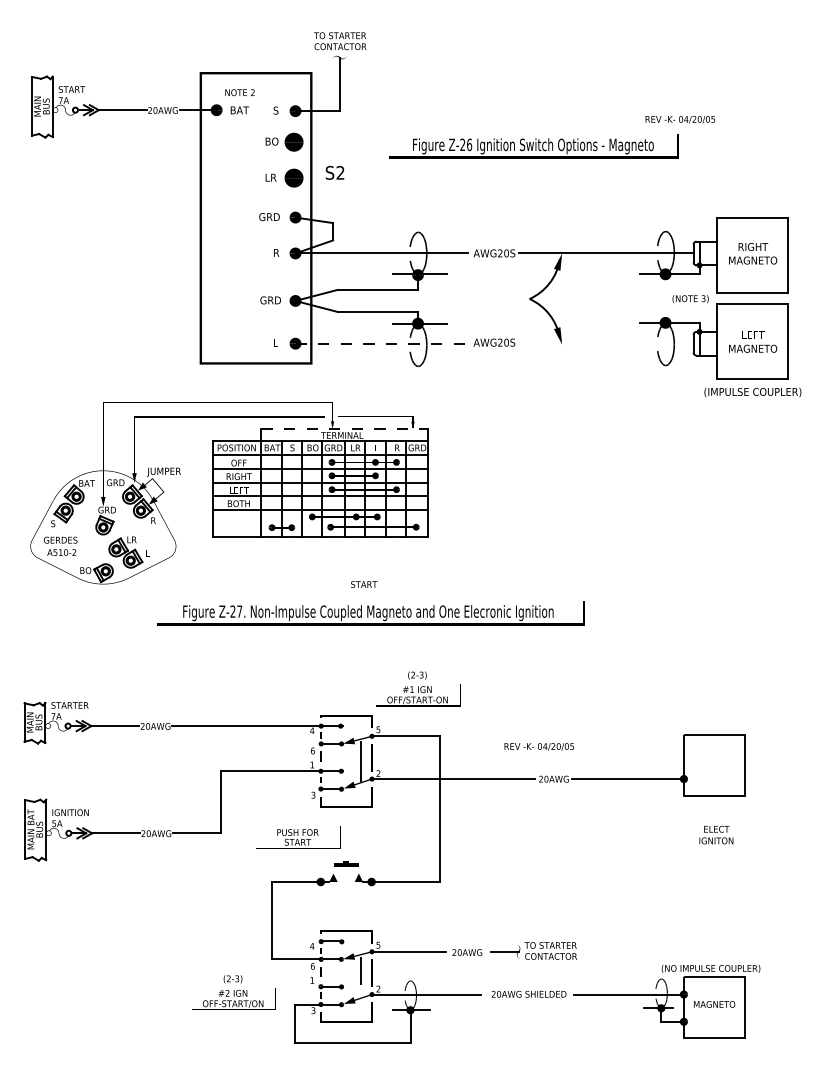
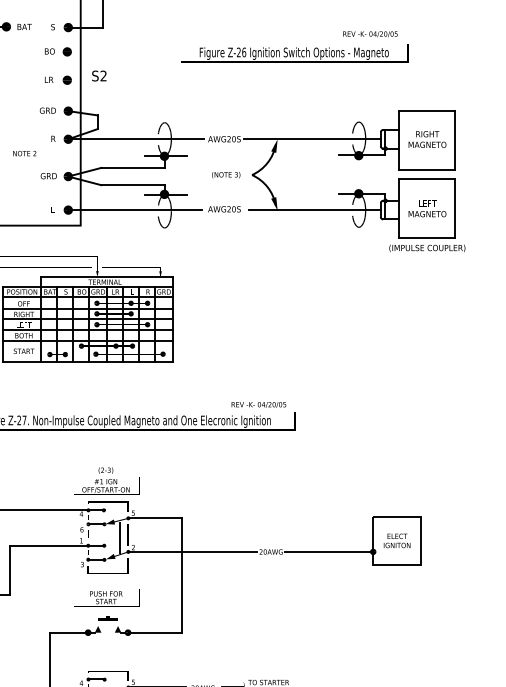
text: (239, 92) -> (24, 153), moved
part: (294, 141) -> (67, 51), size x0.62
text: (533, 146) -> (294, 53), moved
part: (294, 178) -> (67, 80), size x0.62
text: (690, 299) -> (226, 175), moved
line: (381, 343) -> (135, 209), dashed -> solid
line: (609, 343) -> (314, 209), added
line: (345, 428) -> (107, 276), dashed -> solid
text: (364, 584) -> (24, 351), moved
text: (418, 688) -> (106, 480), moved
text: (538, 746) -> (258, 404), moved
text: (716, 834) -> (397, 540), moved
text: (298, 837) -> (106, 597), moved

